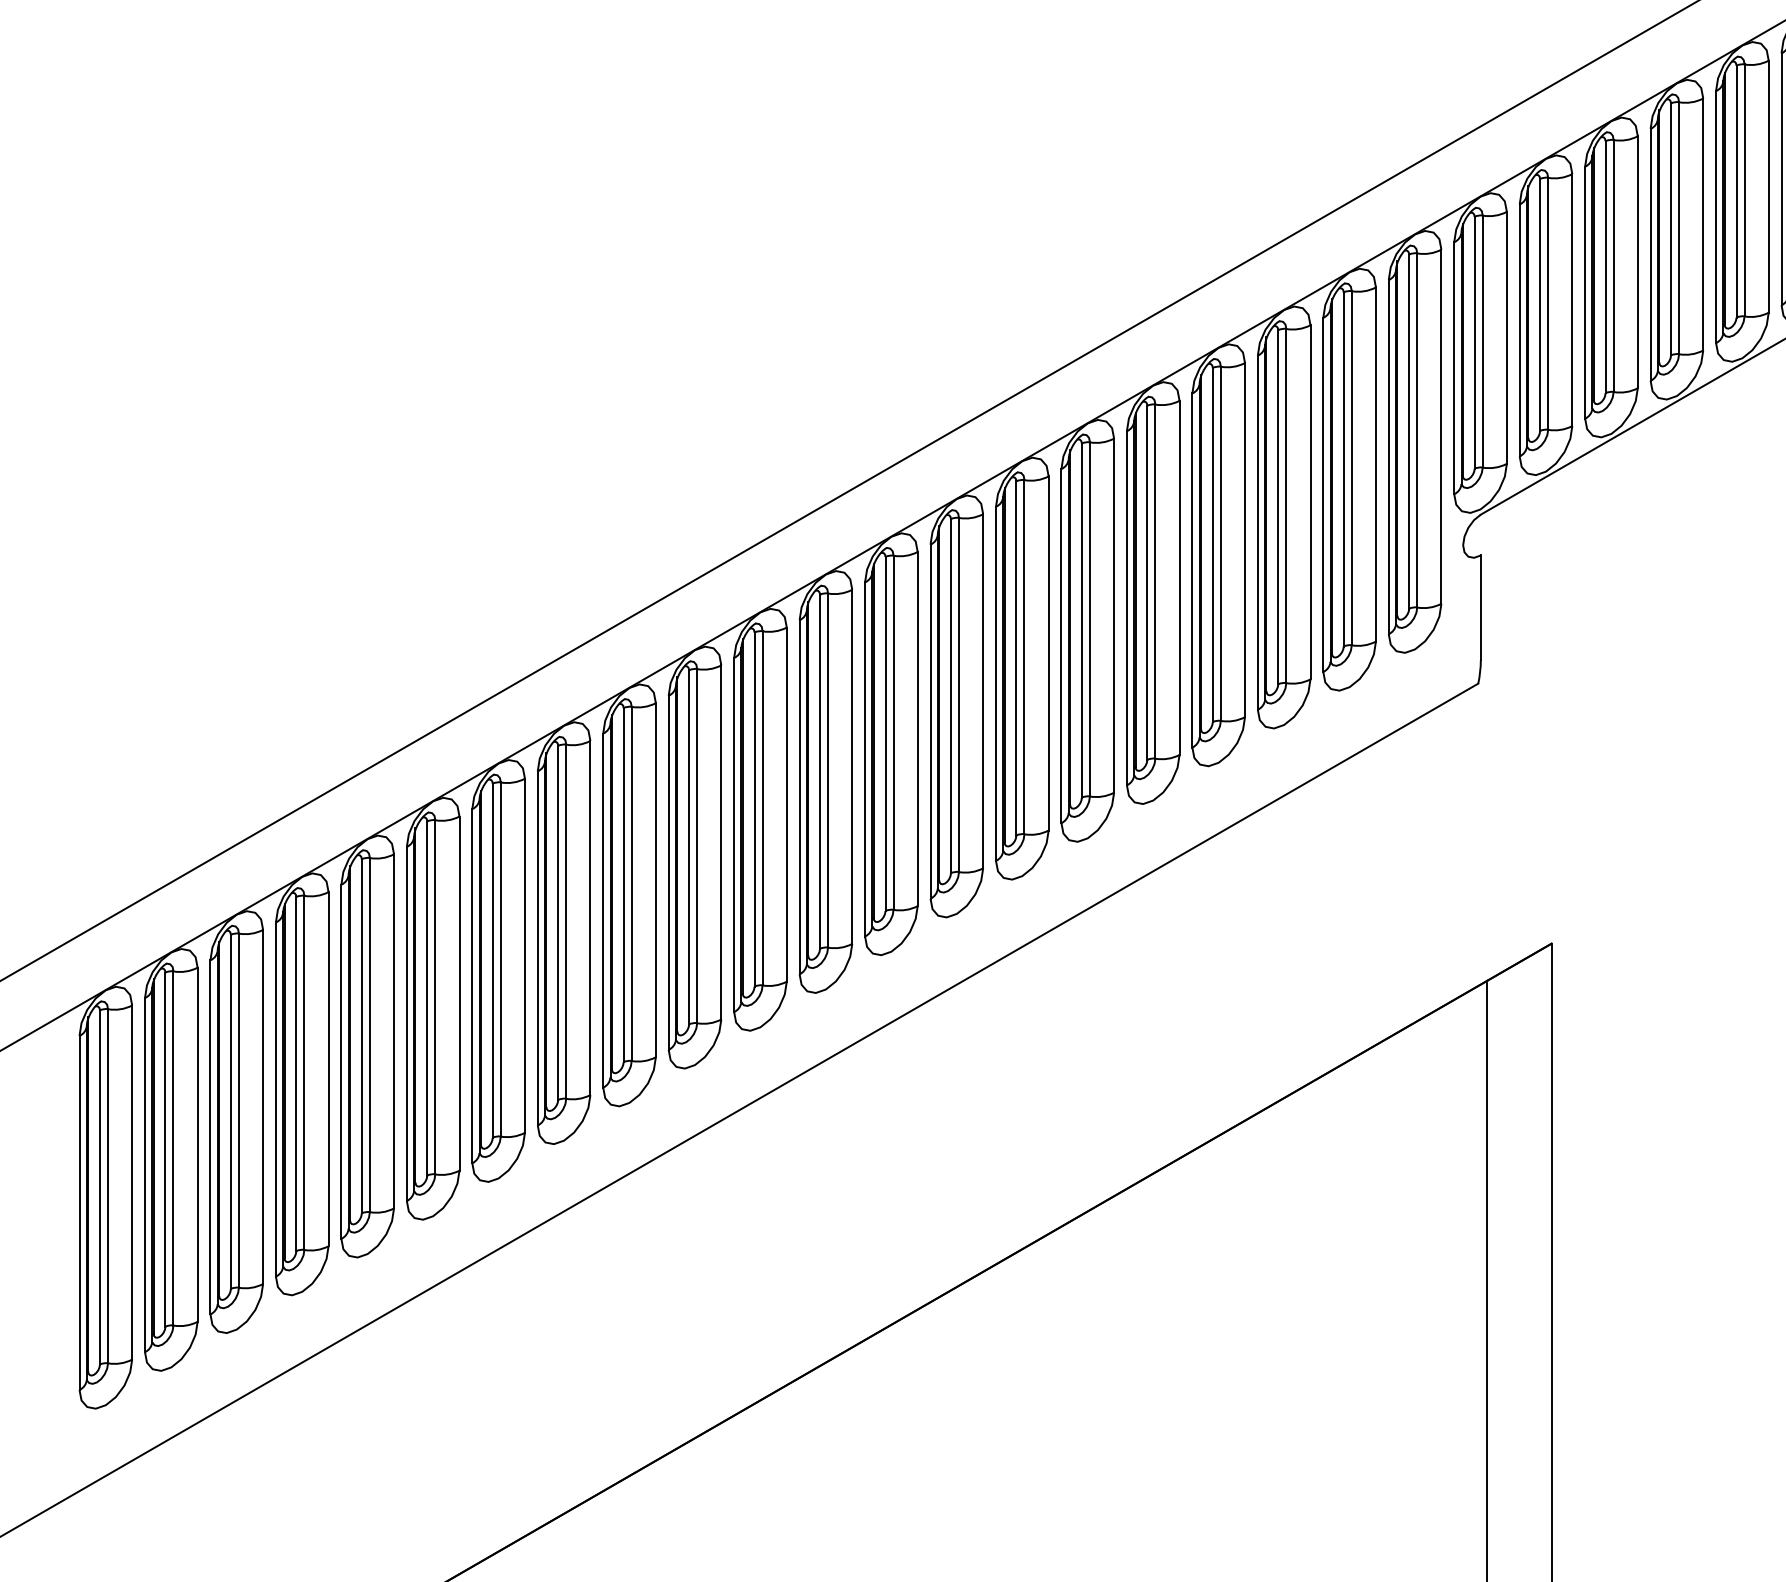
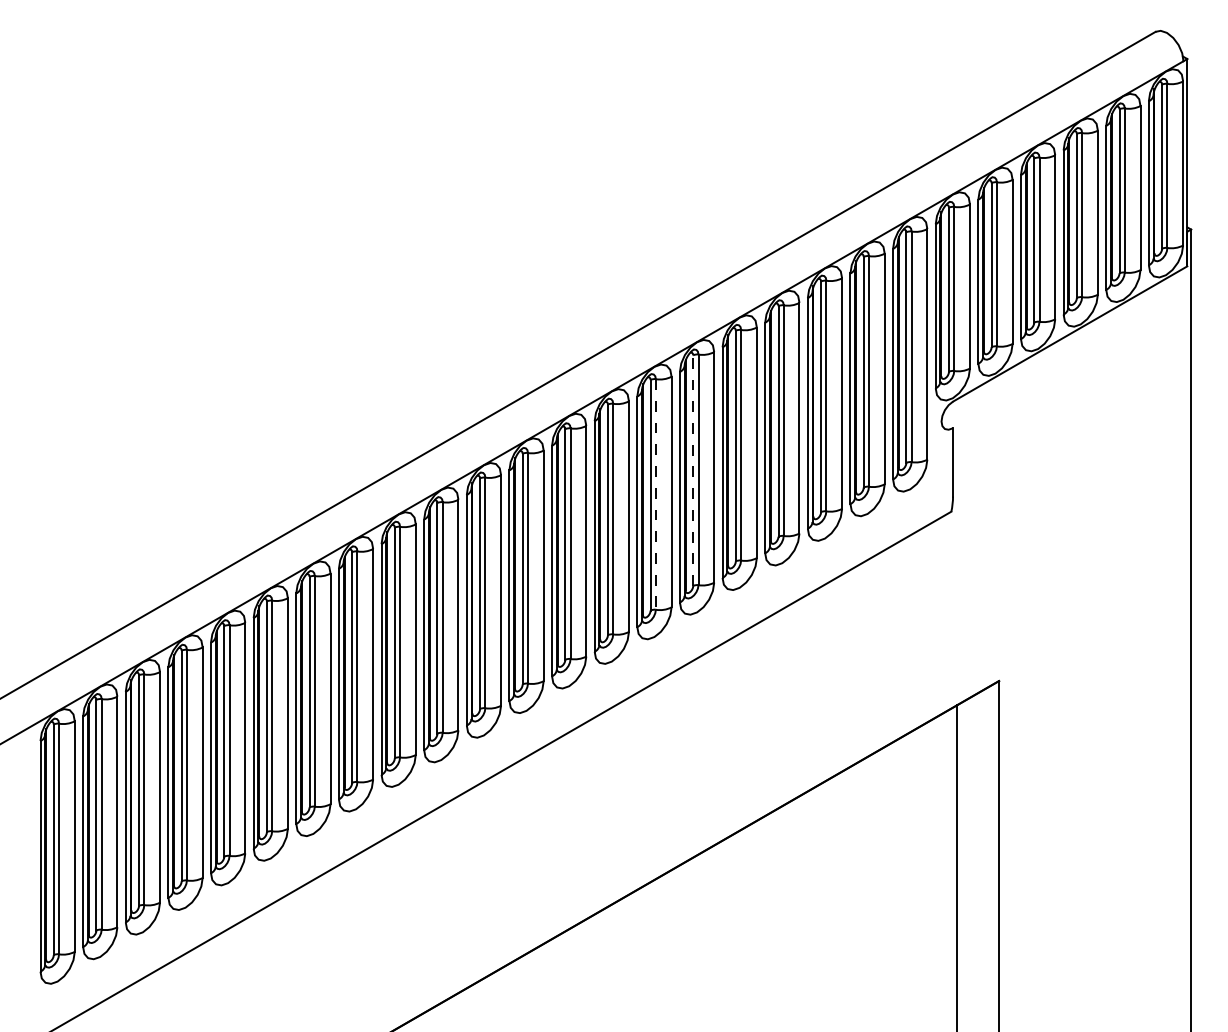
line: (1082, 620) -> (693, 470), solid -> dashed
line: (1023, 657) -> (655, 494), solid -> dashed

